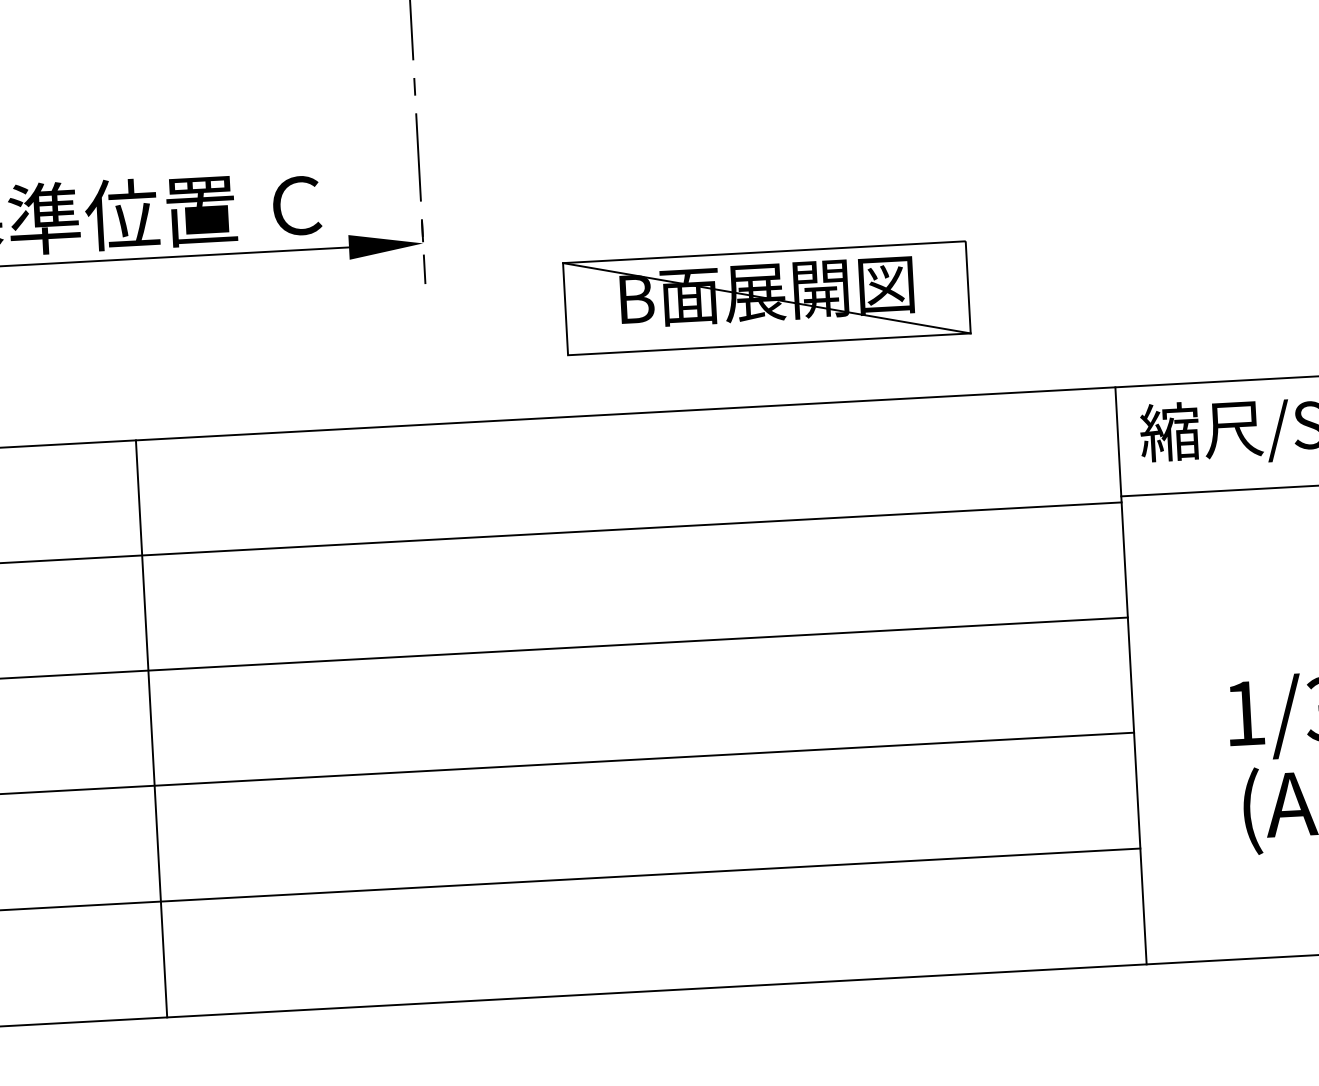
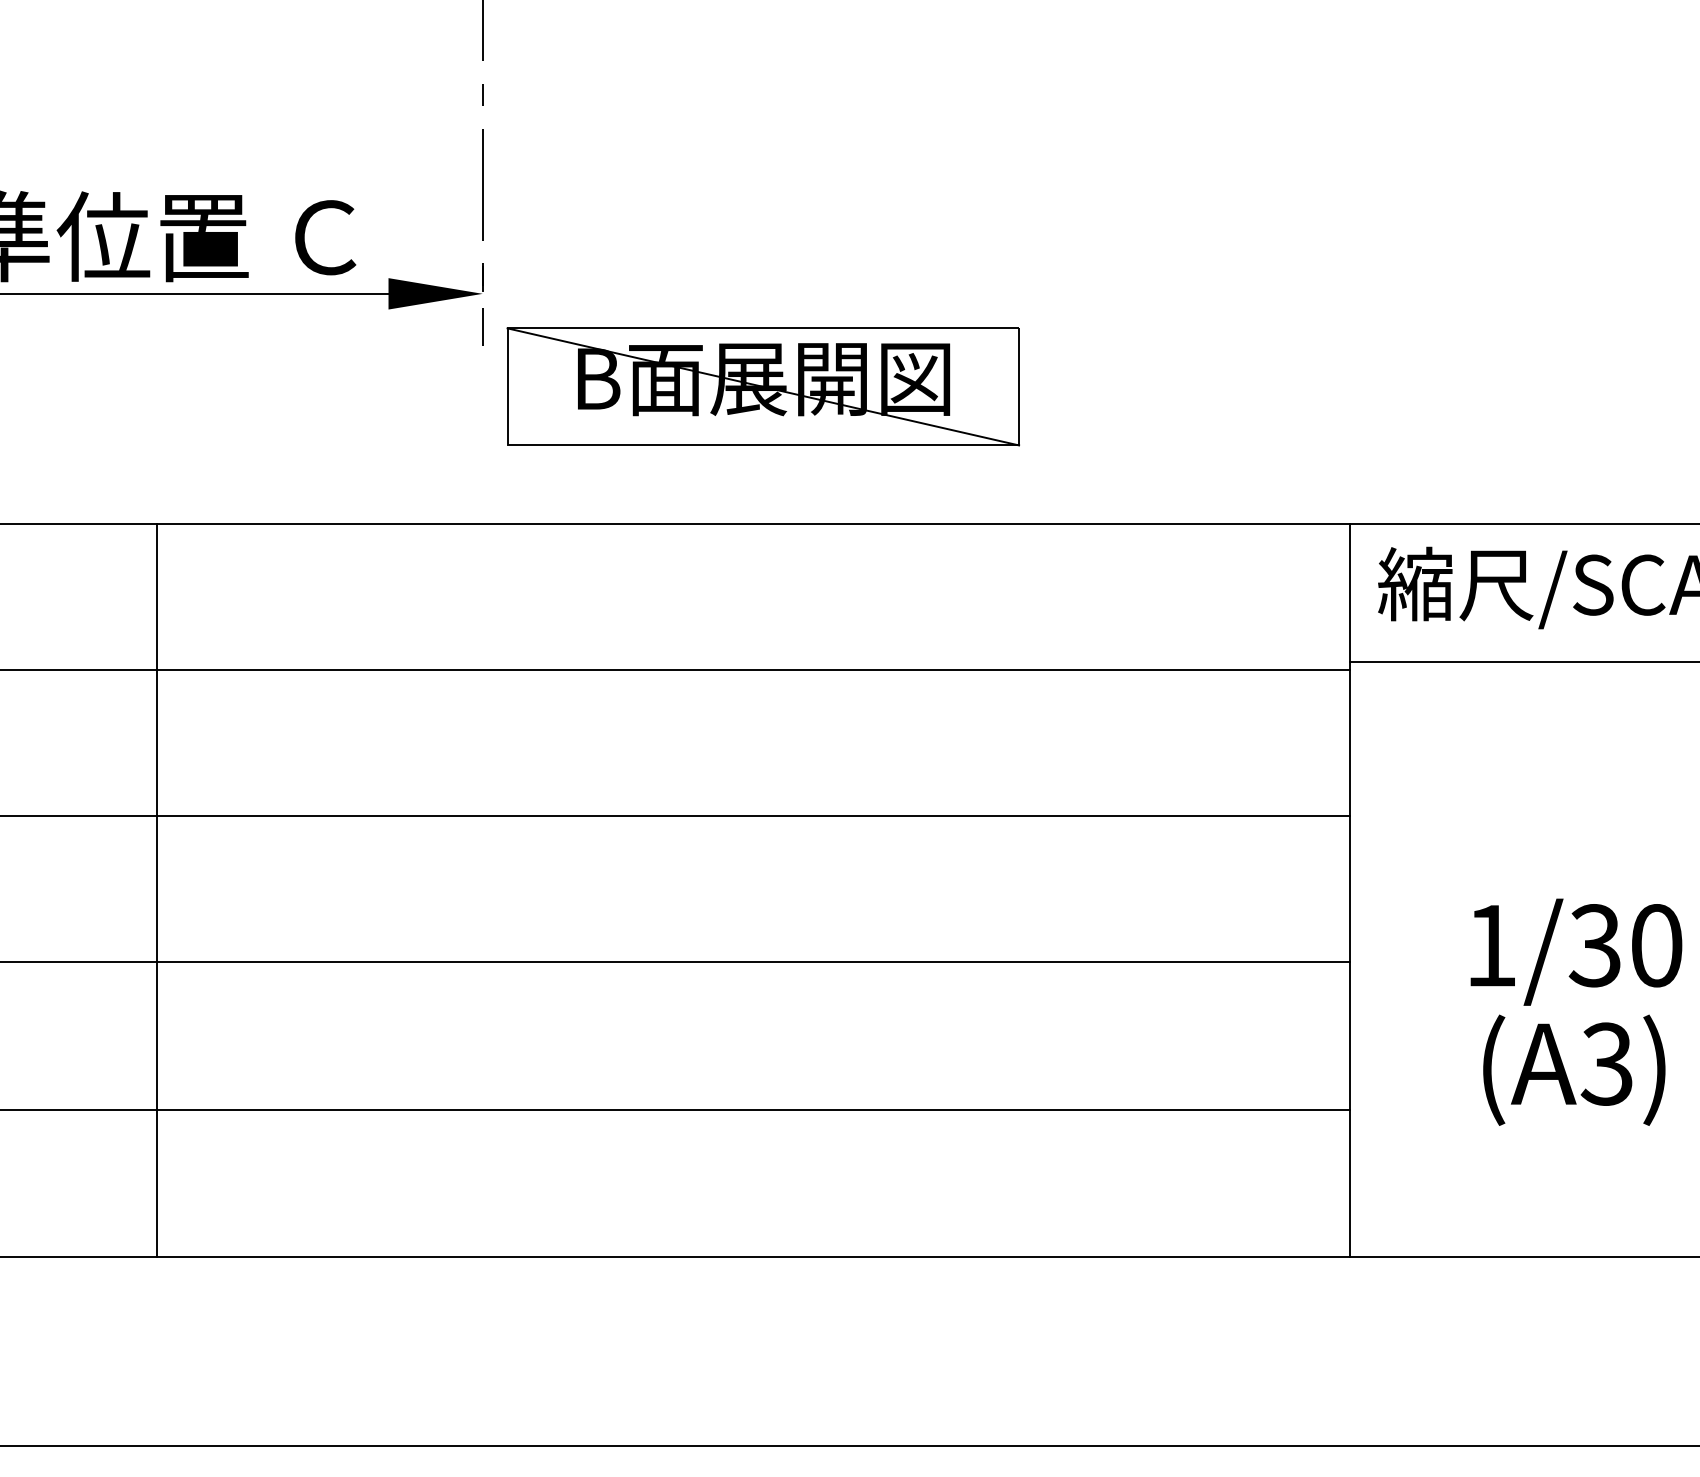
part: (766, 297) -> (762, 386), moved
line: (151, 728) -> (157, 889), moved

